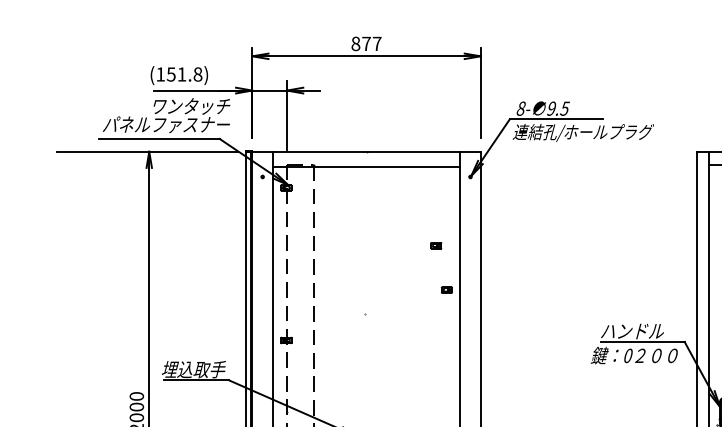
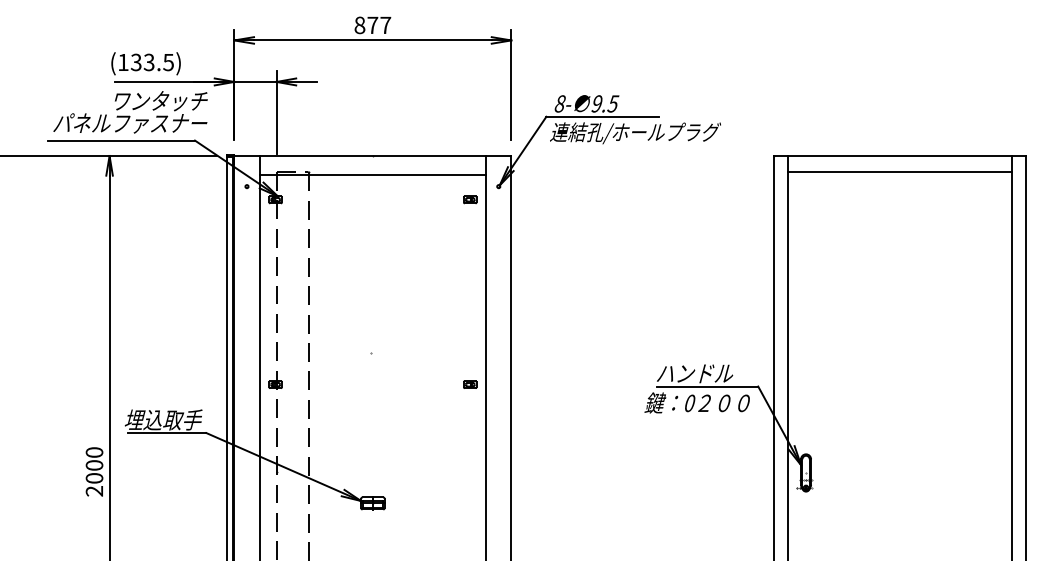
text: (184, 74) -> (152, 62), (151.8) -> (133.5)
part: (436, 245) -> (470, 199), moved
part: (447, 289) -> (470, 384), moved

